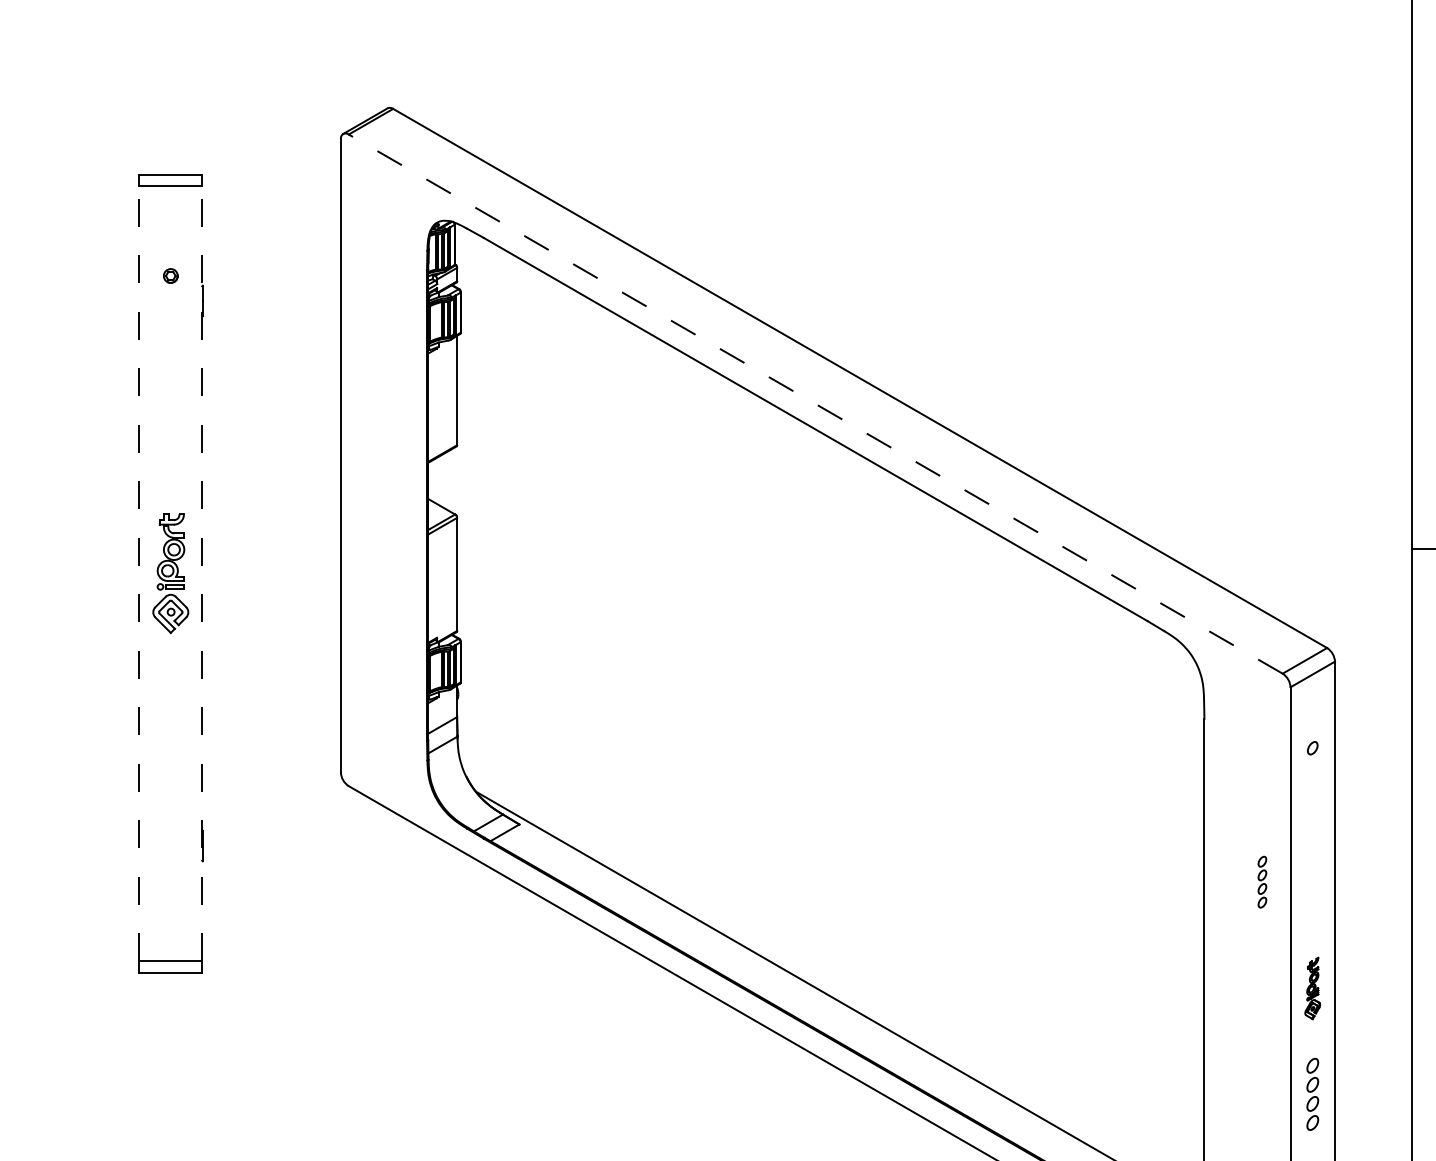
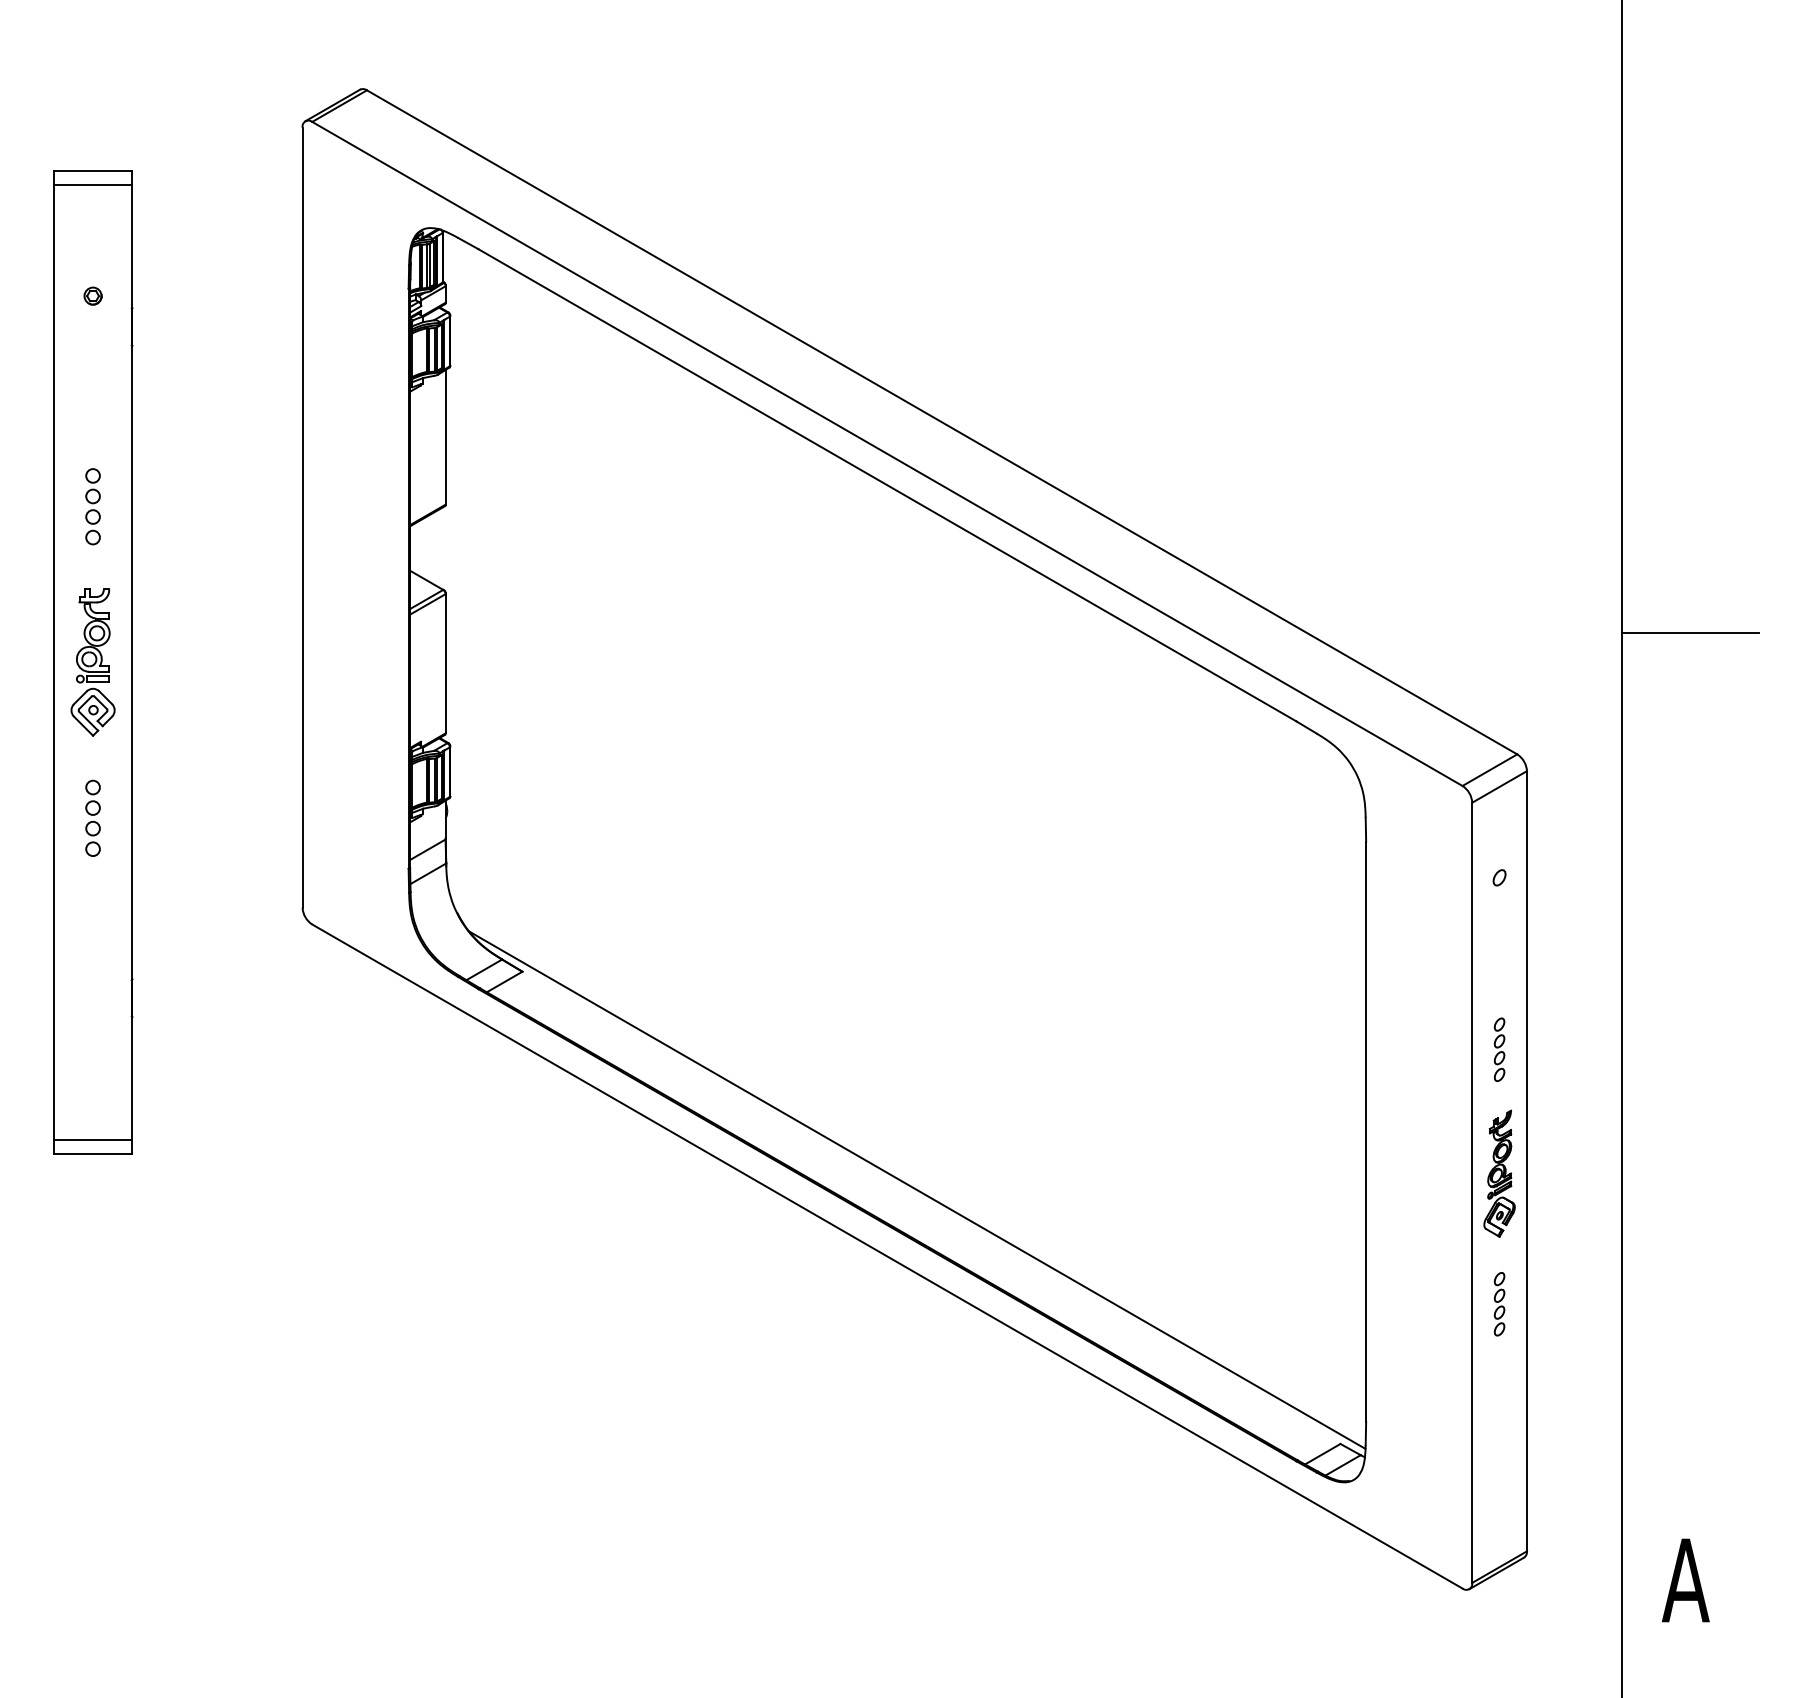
line: (814, 403) -> (886, 453), dashed -> solid
part: (170, 446) -> (92, 506), added
line: (139, 573) -> (54, 662), dashed -> solid
line: (202, 573) -> (131, 662), dashed -> solid
part: (170, 699) -> (92, 817), added
part: (1262, 881) -> (1499, 1049), moved
part: (1312, 988) -> (1499, 1173), size x1.67
part: (1312, 1094) -> (1499, 1304), size x0.71

